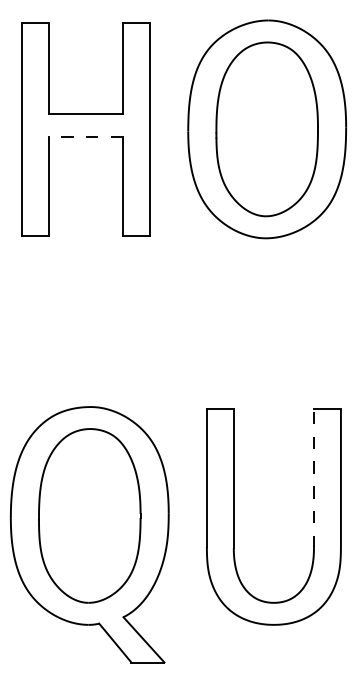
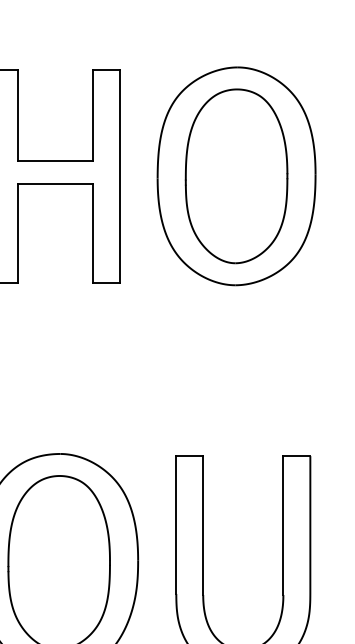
line: (85, 137) -> (54, 184), dashed -> solid
line: (313, 478) -> (282, 525), dashed -> solid

